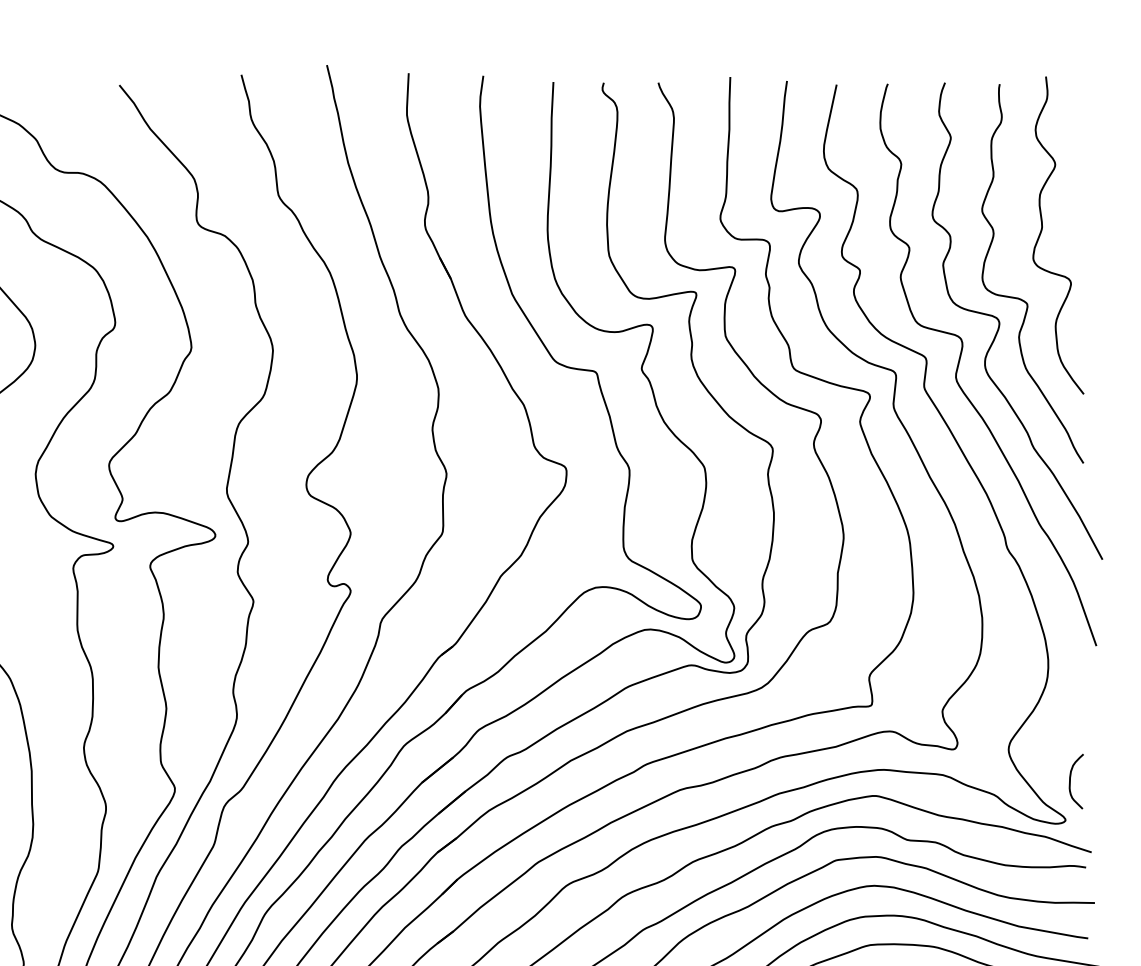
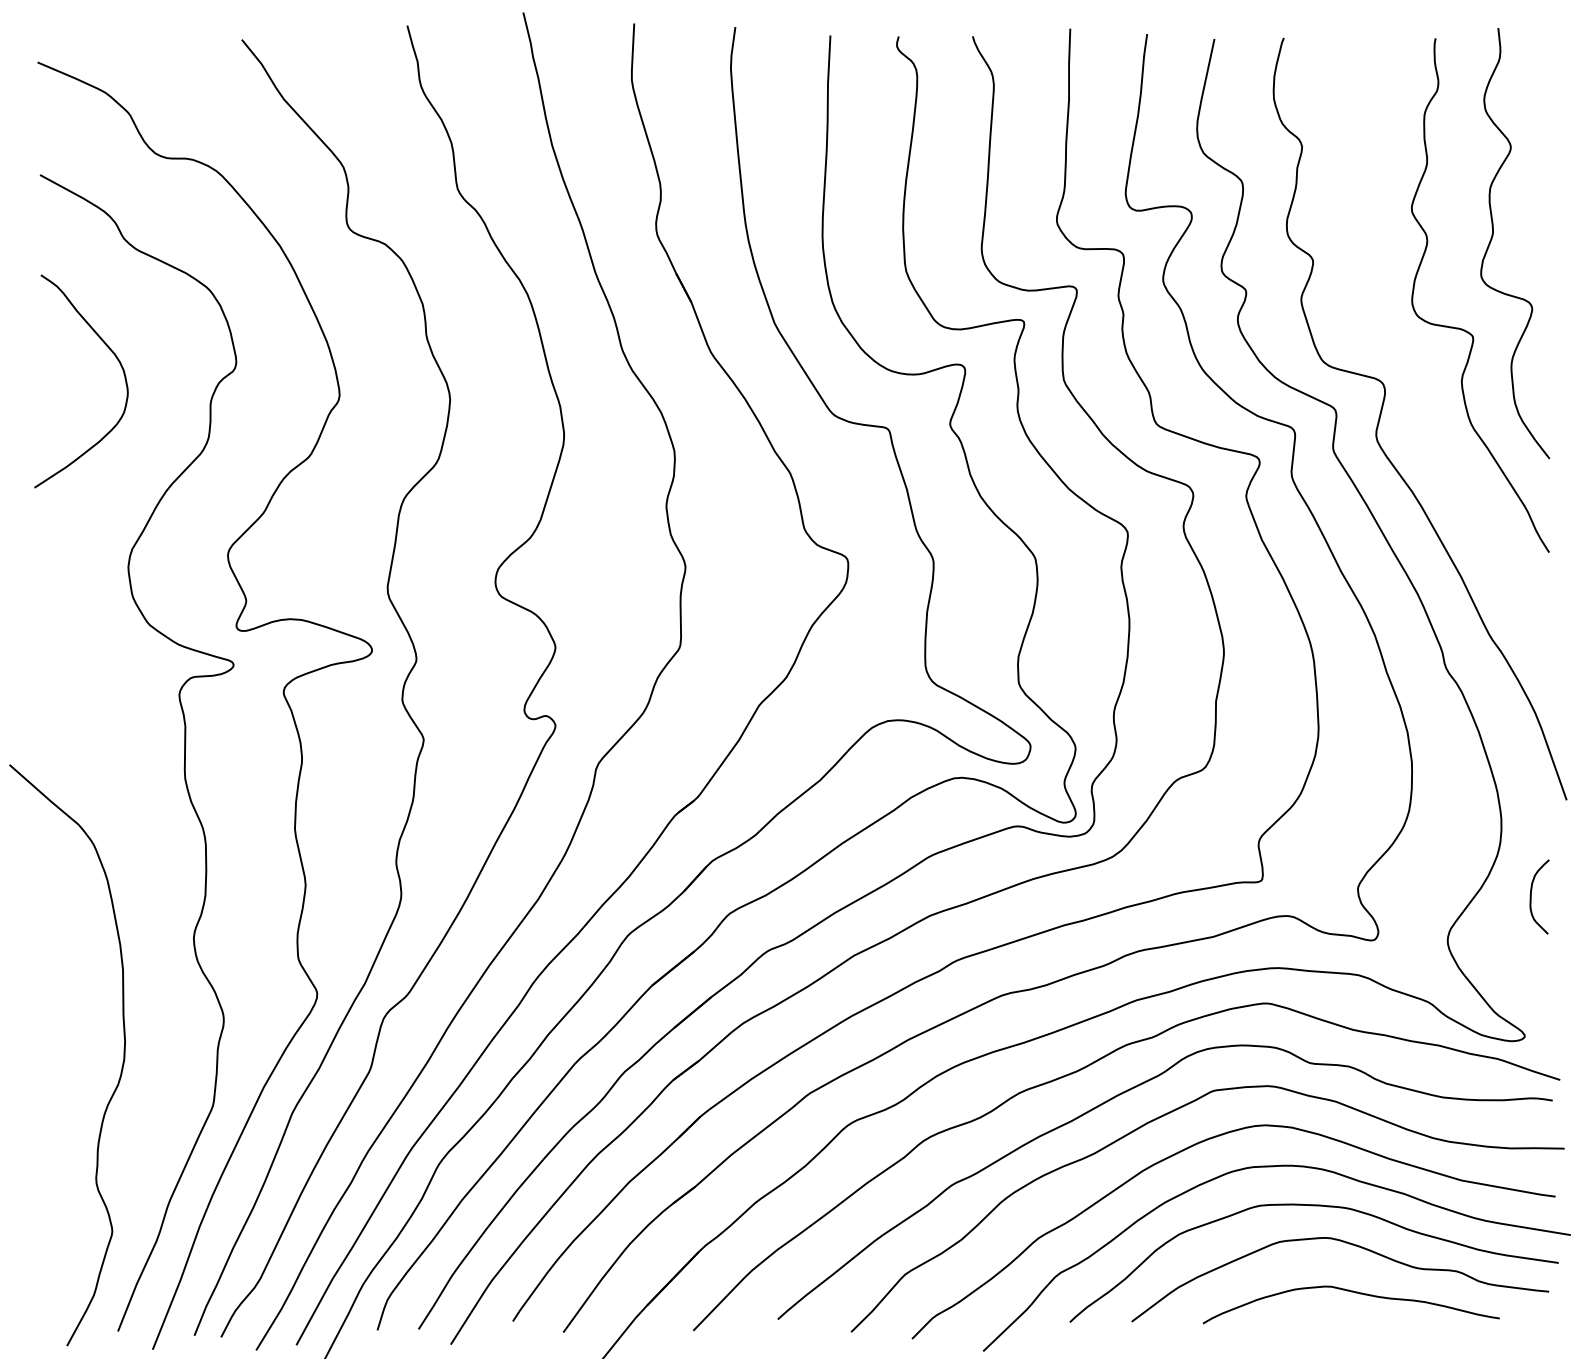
curve: (1000, 323) -> (1436, 363), removed
curve: (1070, 781) -> (1531, 896), moved

